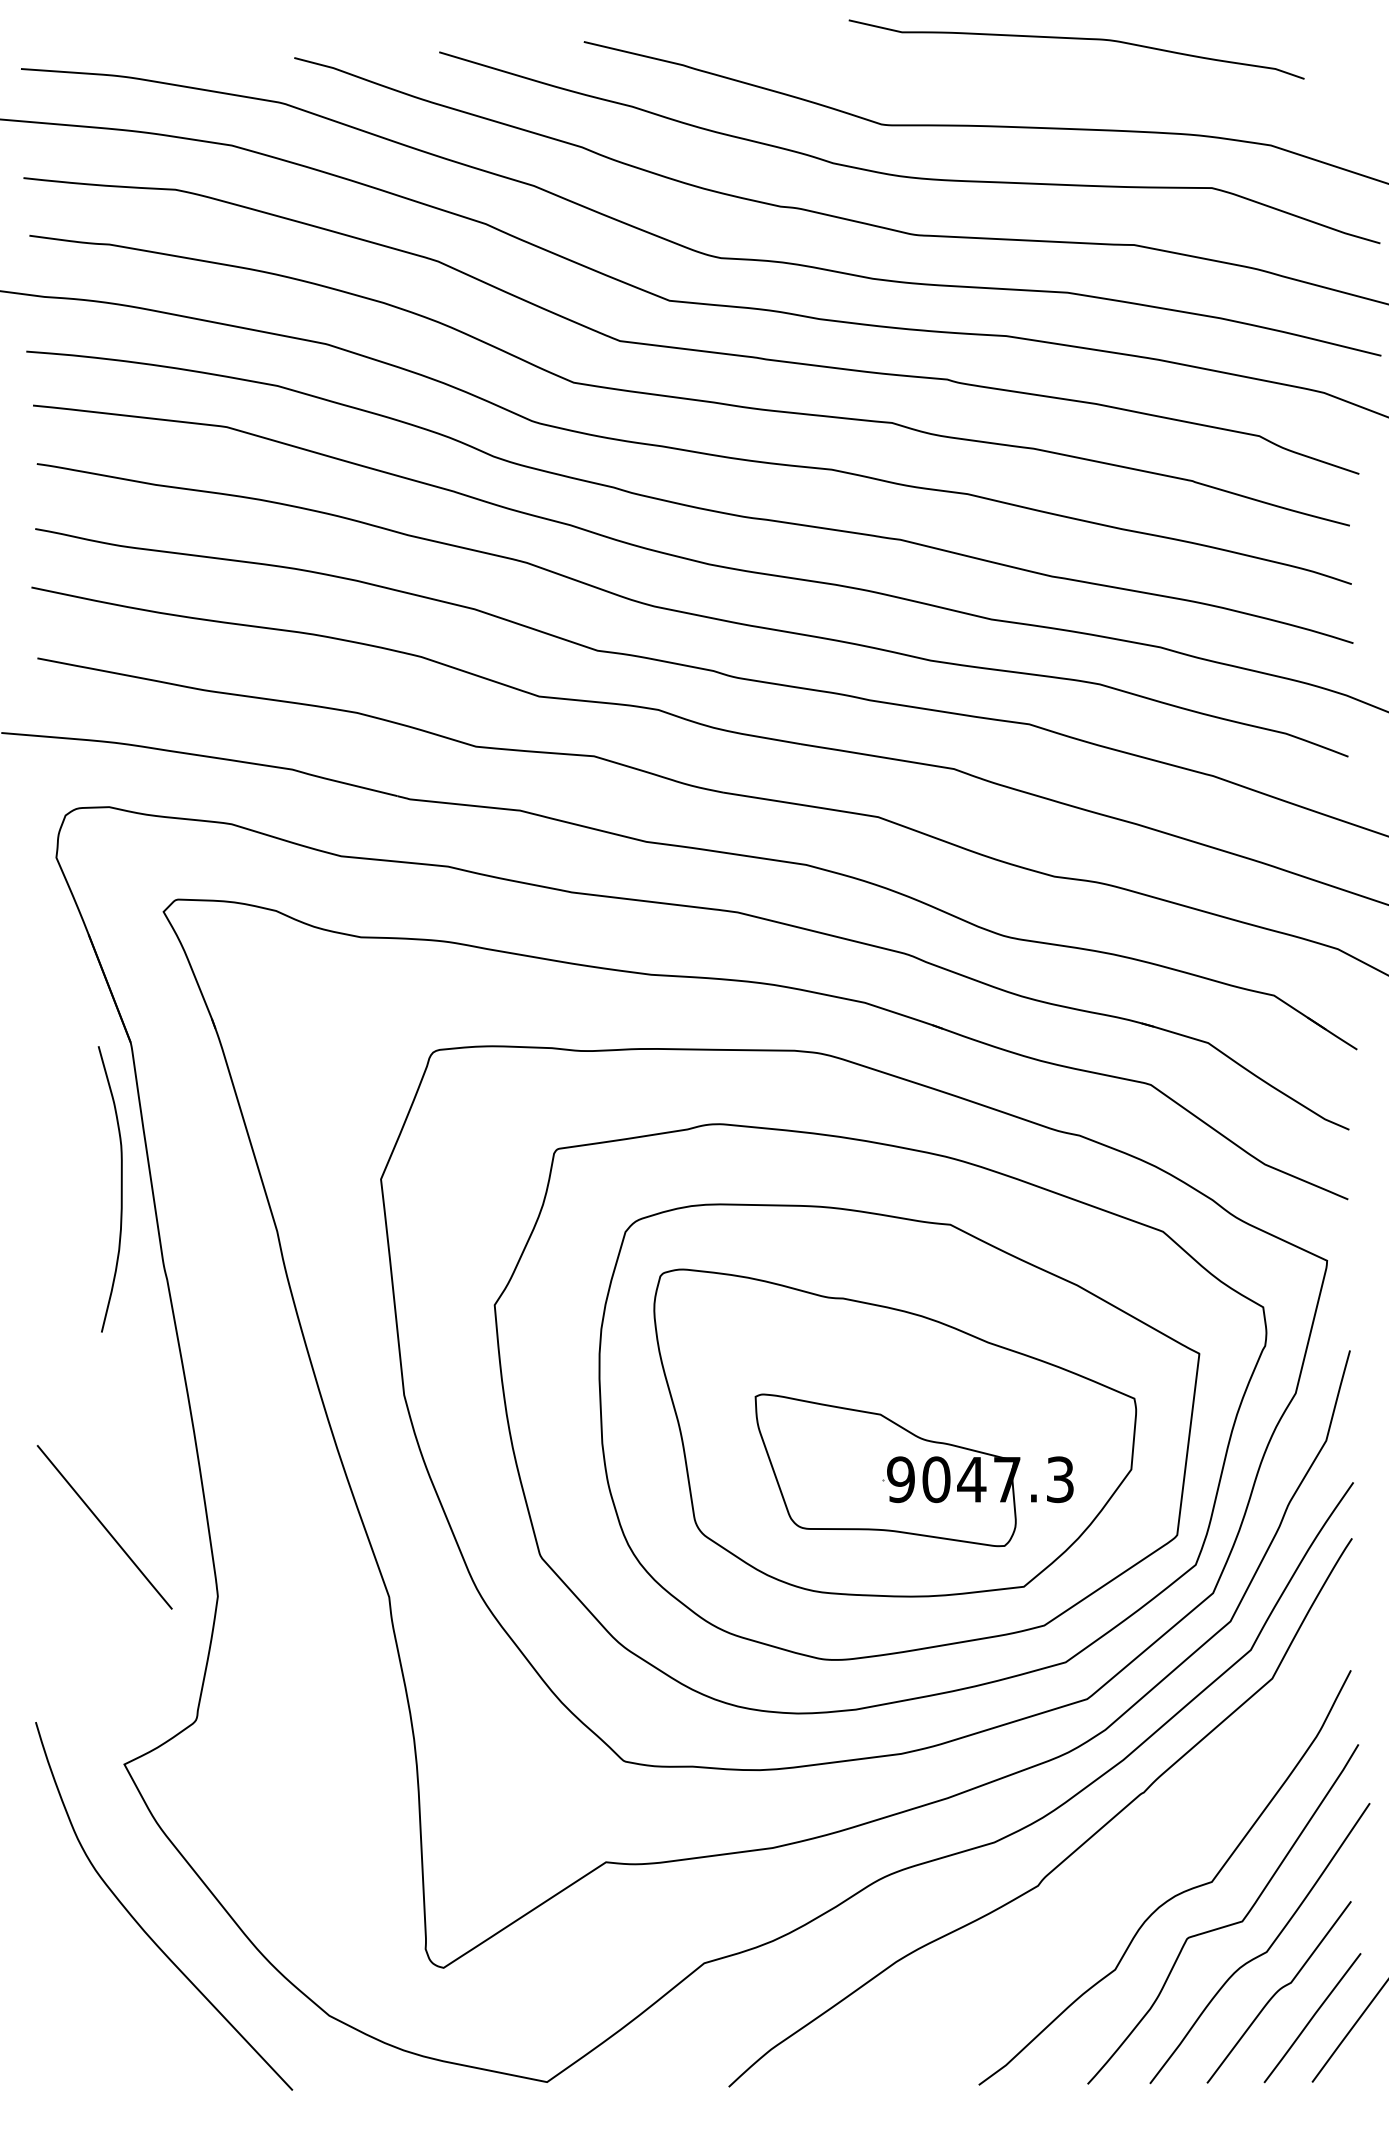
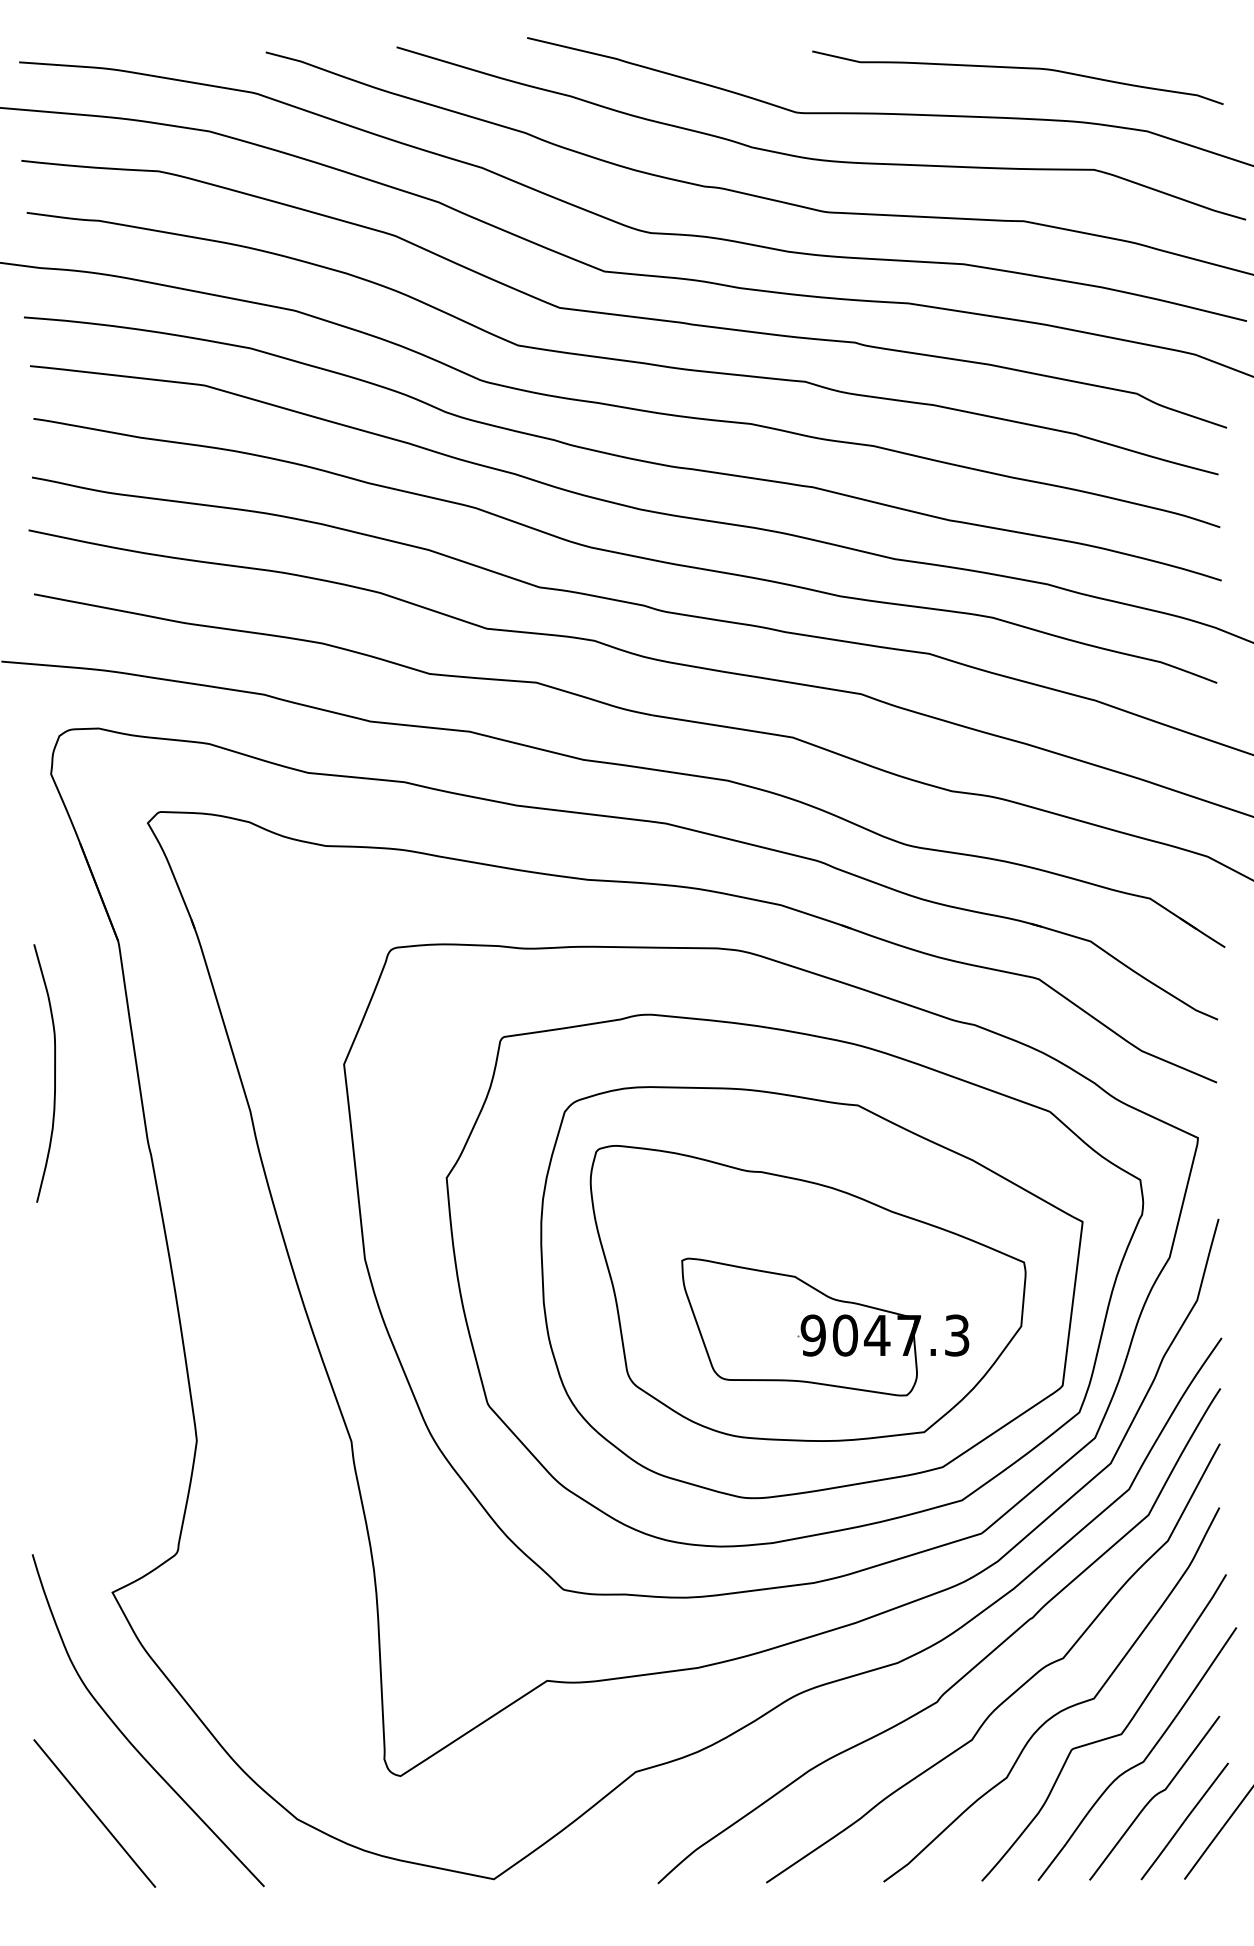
curve: (1076, 39) -> (1017, 68), moved
curve: (121, 1189) -> (54, 1073), moved
line: (104, 1527) -> (94, 1813), moved
curve: (1128, 1869) -> (1018, 1687), added

